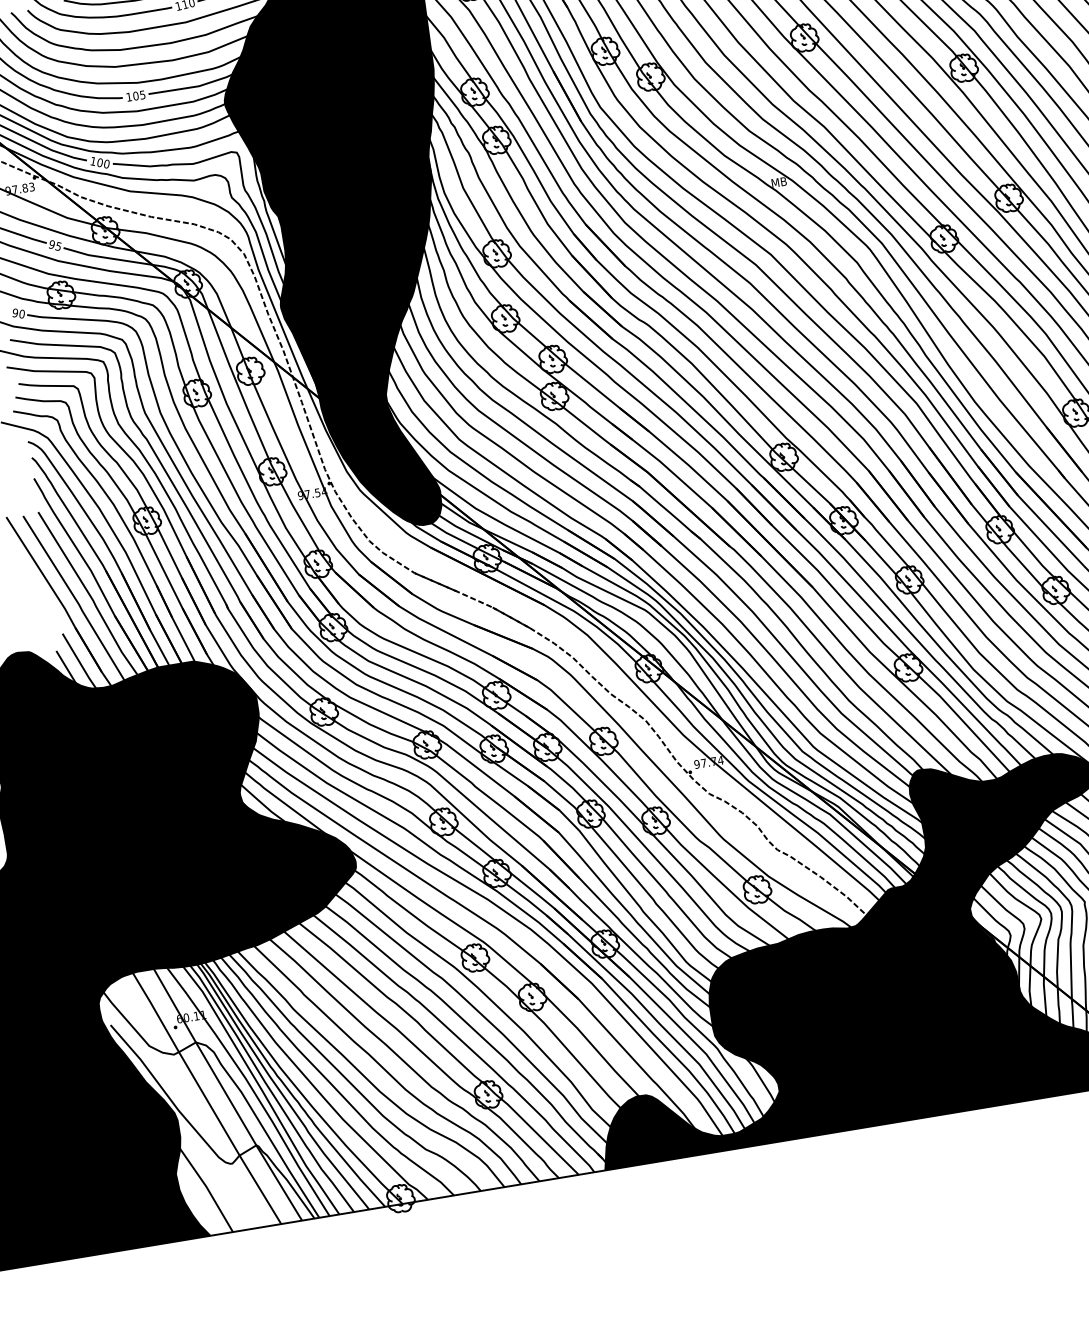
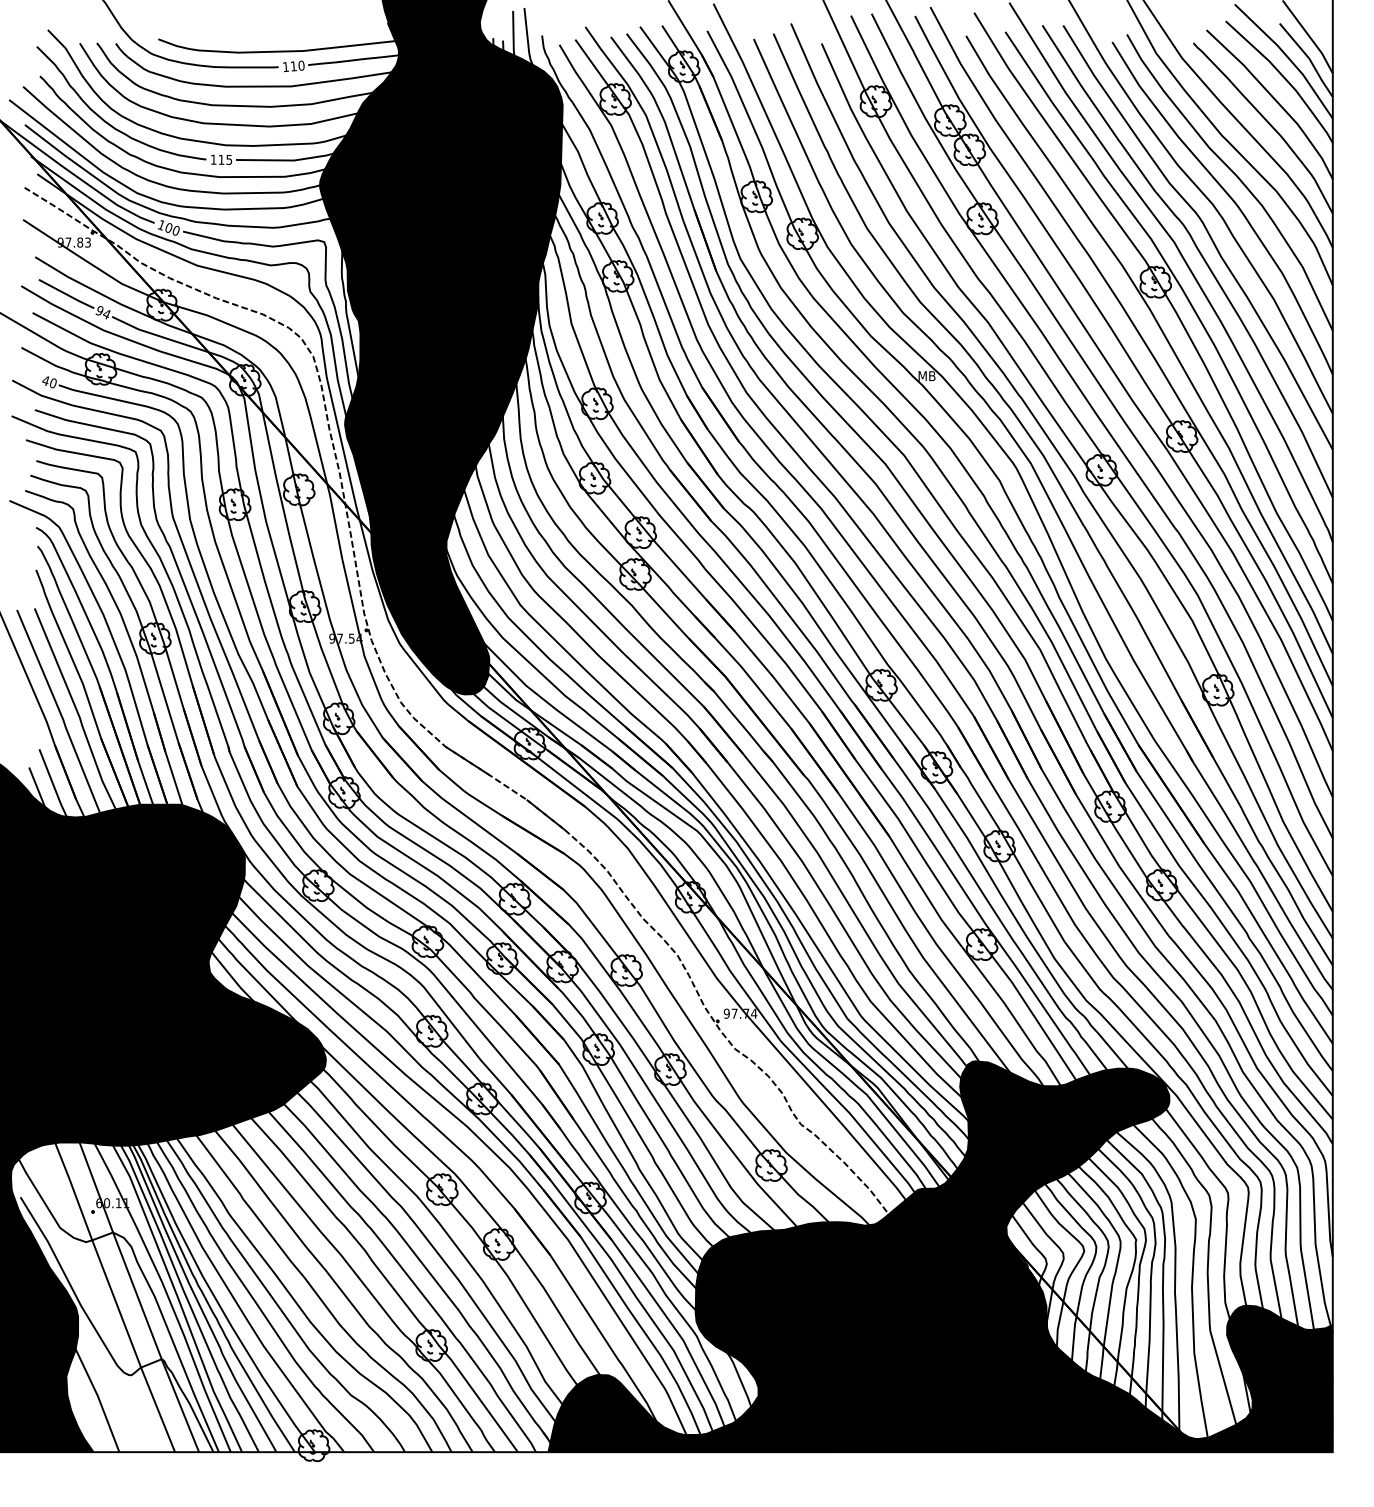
text: (135, 95) -> (221, 159), 105 -> 115
text: (57, 246) -> (105, 314), 95 -> 94
text: (14, 312) -> (45, 380), 90 -> 40

